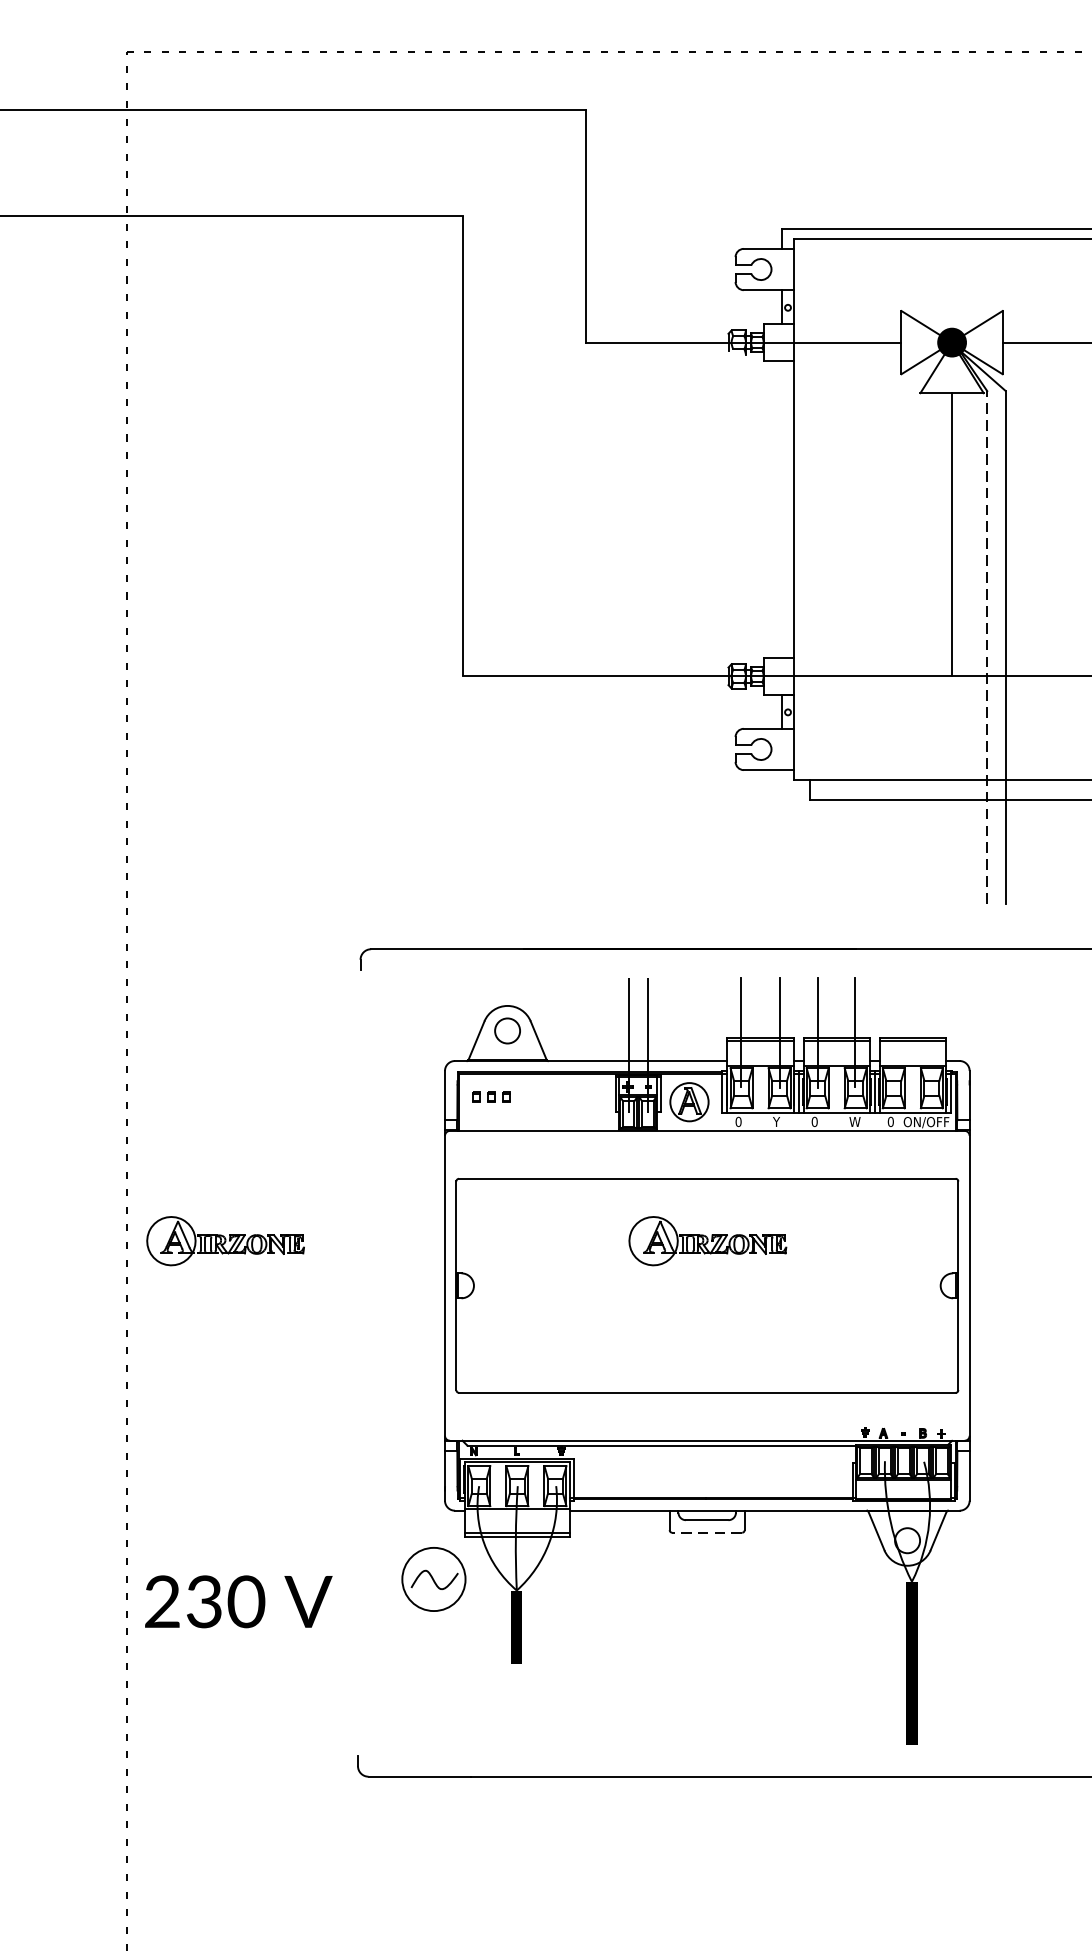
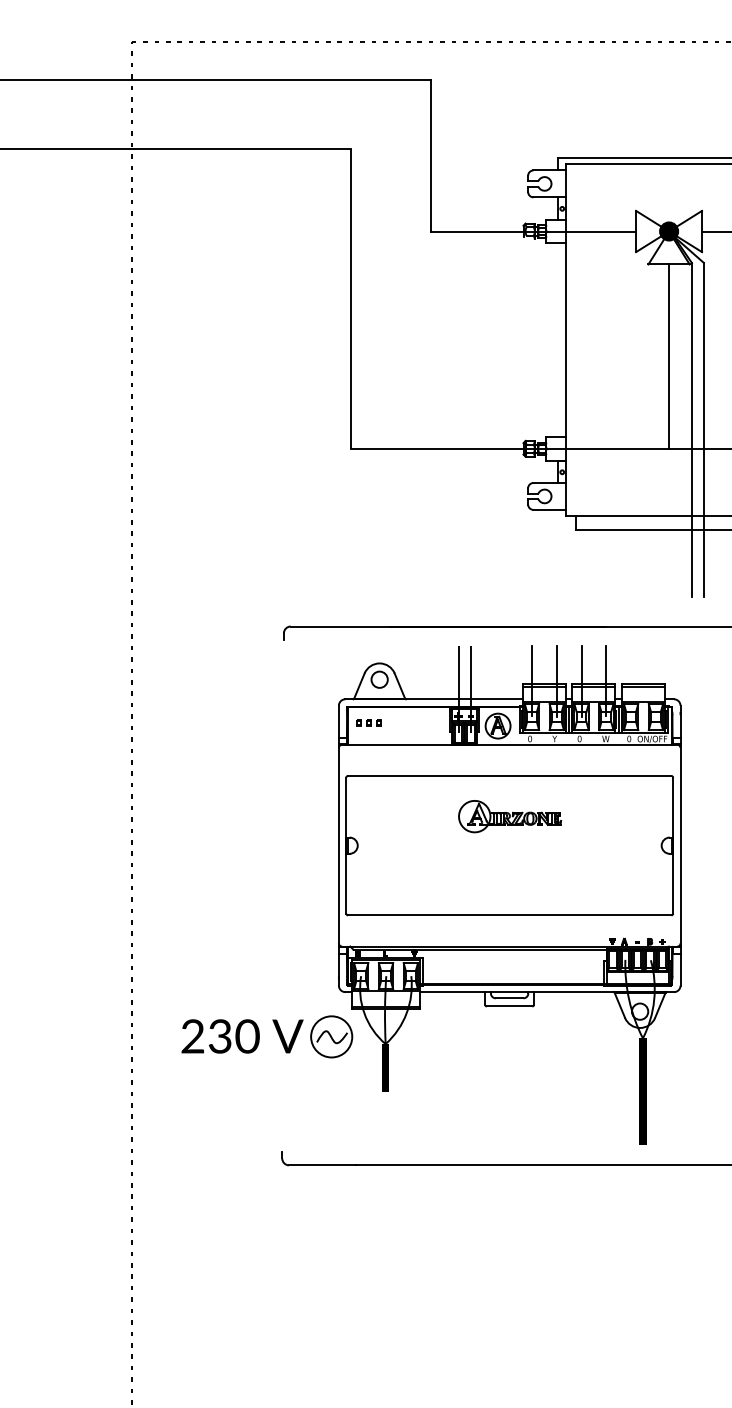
line: (986, 648) -> (691, 430), dashed -> solid
part: (226, 1240) -> (196, 816), removed
line: (707, 1532) -> (509, 1006), dashed -> solid
text: (238, 1601) -> (242, 1036), moved

